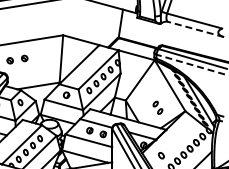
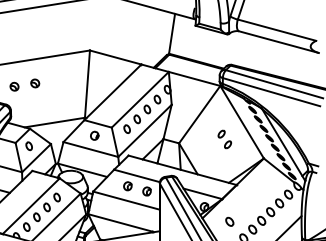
line: (195, 29) -> (278, 42), dashed -> solid
line: (190, 64) -> (271, 92), dashed -> solid
part: (157, 107) -> (224, 139), moved

